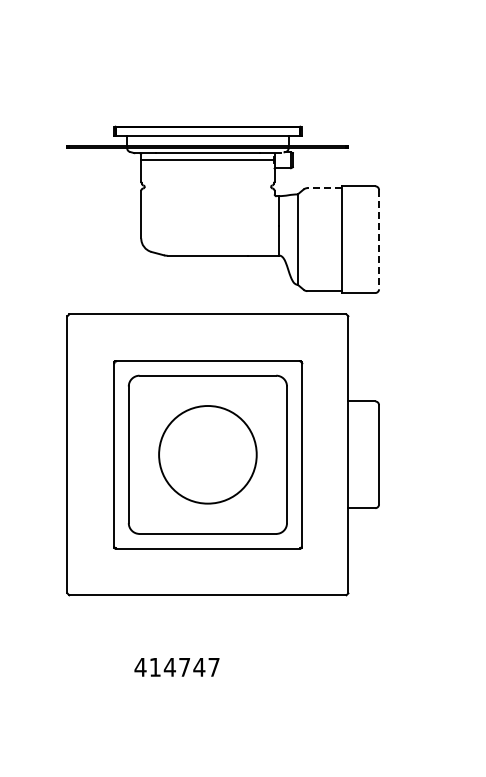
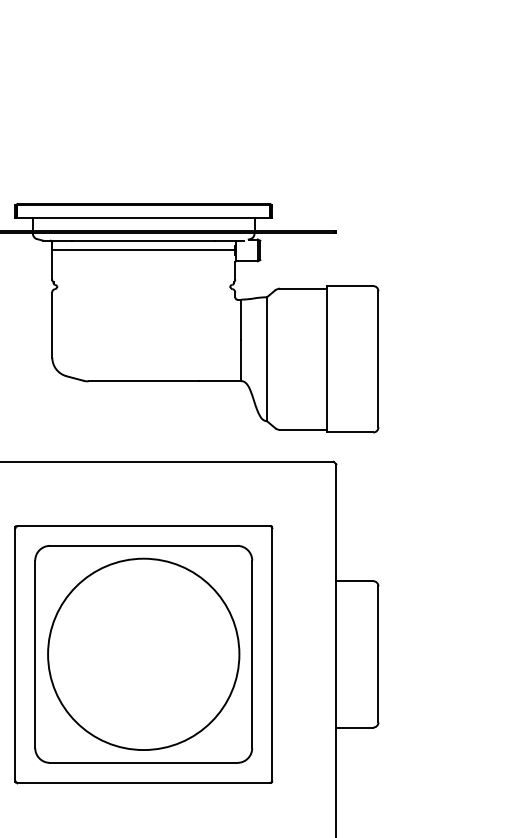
line: (323, 188) -> (302, 289), dashed -> solid
line: (379, 239) -> (379, 359), dashed -> solid
circle: (207, 454) -> (143, 653), size x1.43

